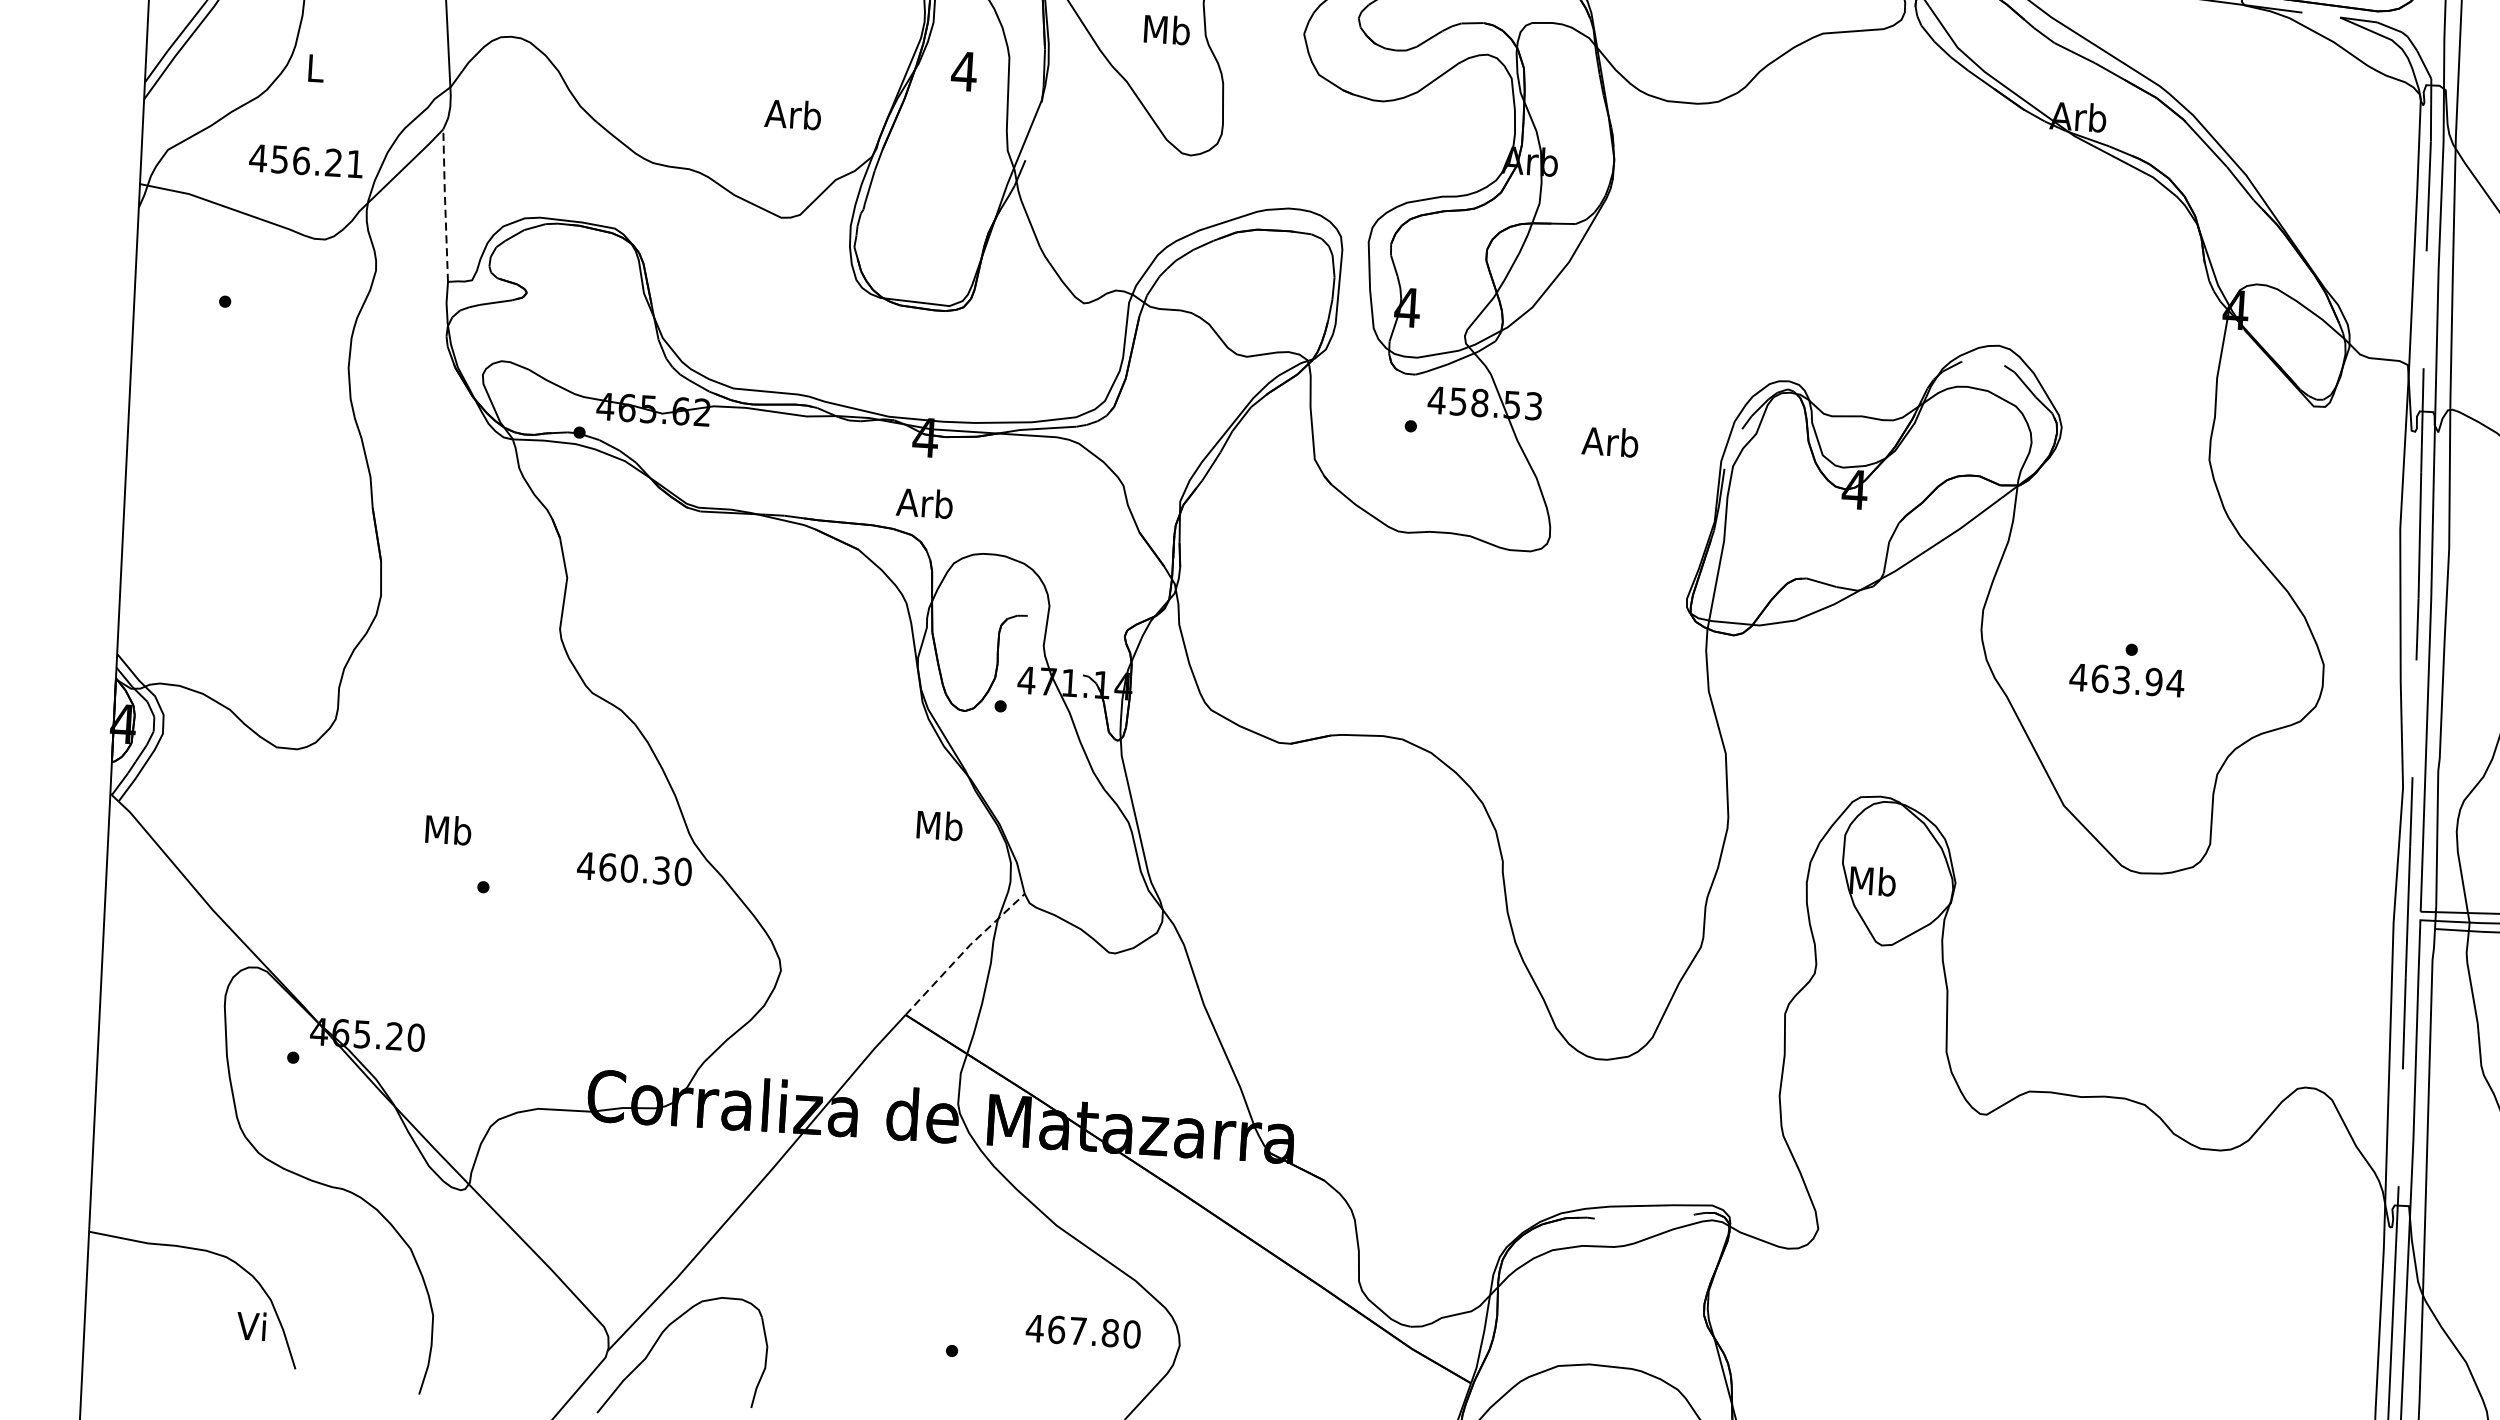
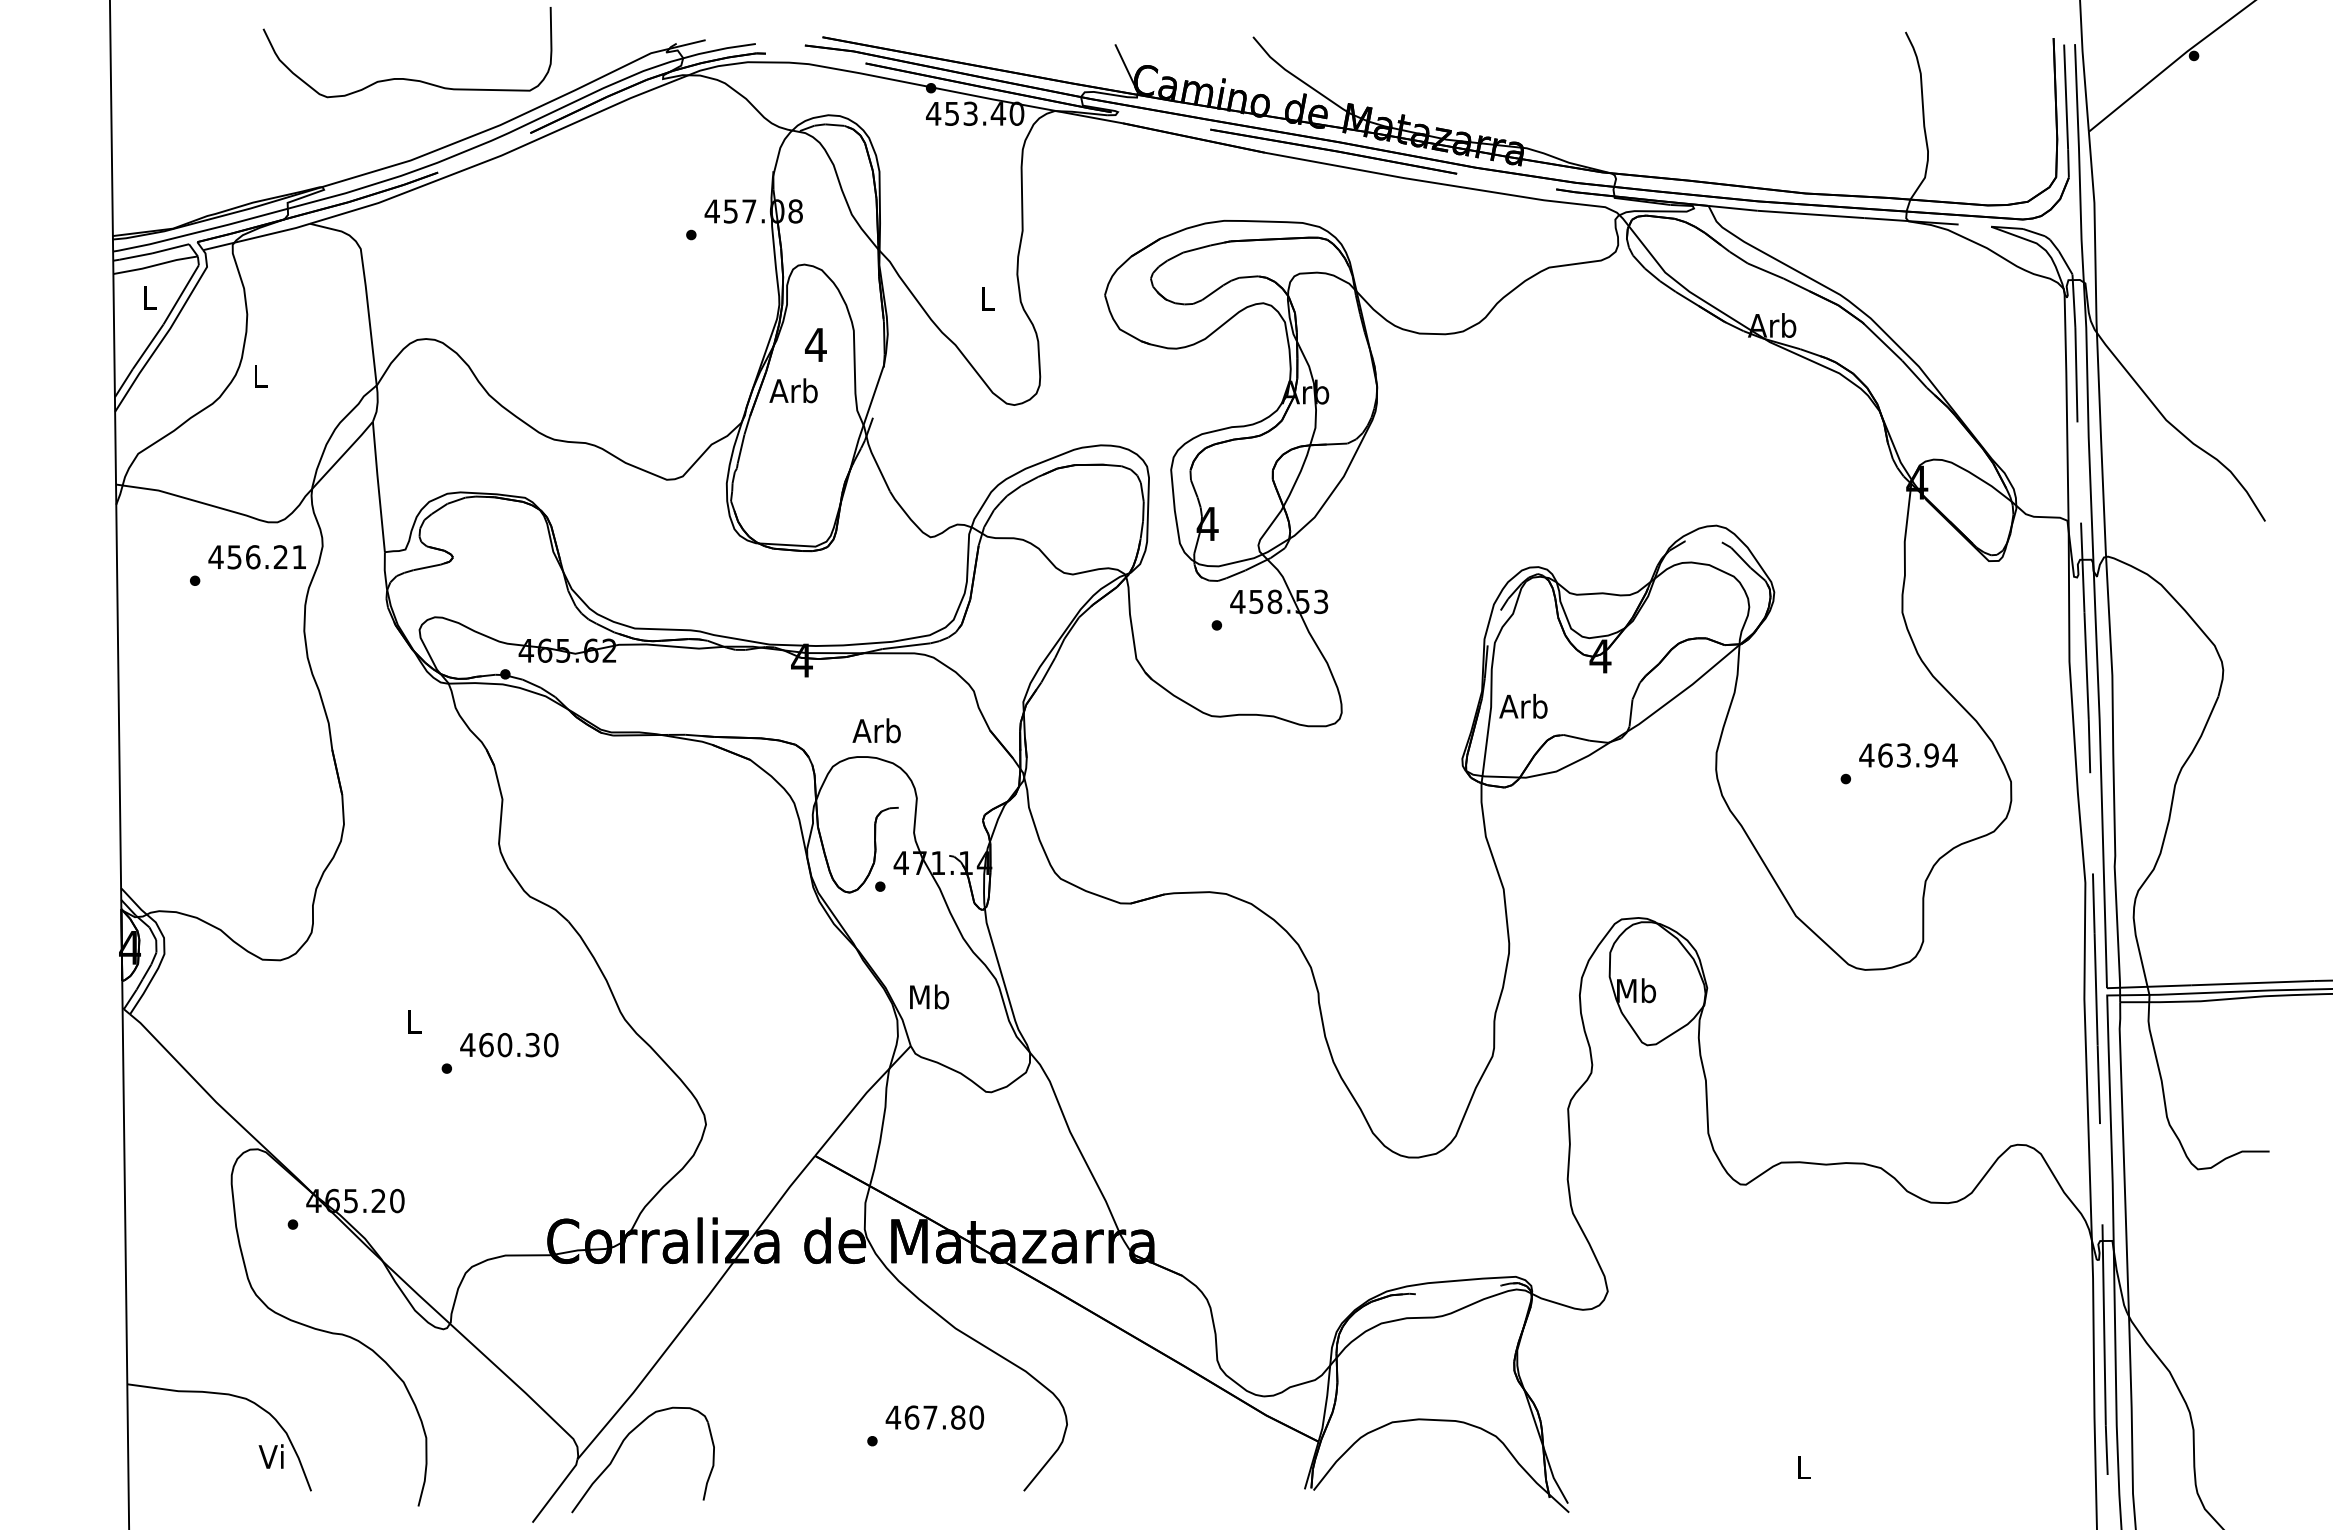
text: (1167, 29) -> (987, 298), Mb -> L
text: (792, 114) -> (793, 390), moved
text: (305, 161) -> (256, 557), moved
line: (445, 203) -> (378, 485), dashed -> solid
text: (1610, 440) -> (1523, 705), moved
text: (924, 502) -> (876, 730), moved
text: (2127, 680) -> (1908, 755), moved
text: (939, 825) -> (929, 996), moved
text: (447, 829) -> (413, 1021), Mb -> L
text: (634, 869) -> (509, 1045), moved
line: (963, 951) -> (861, 1098), dashed -> solid
text: (1082, 1331) -> (934, 1417), moved

